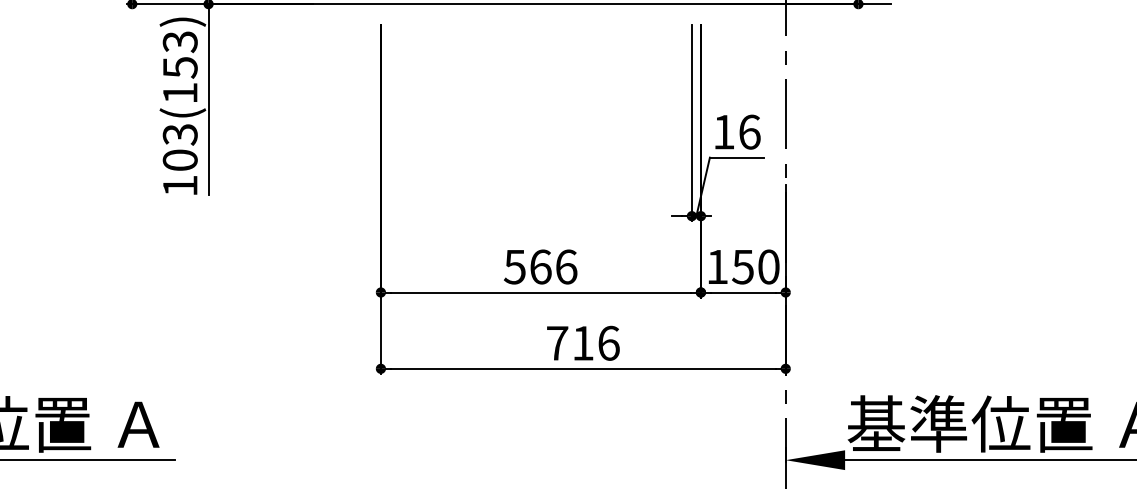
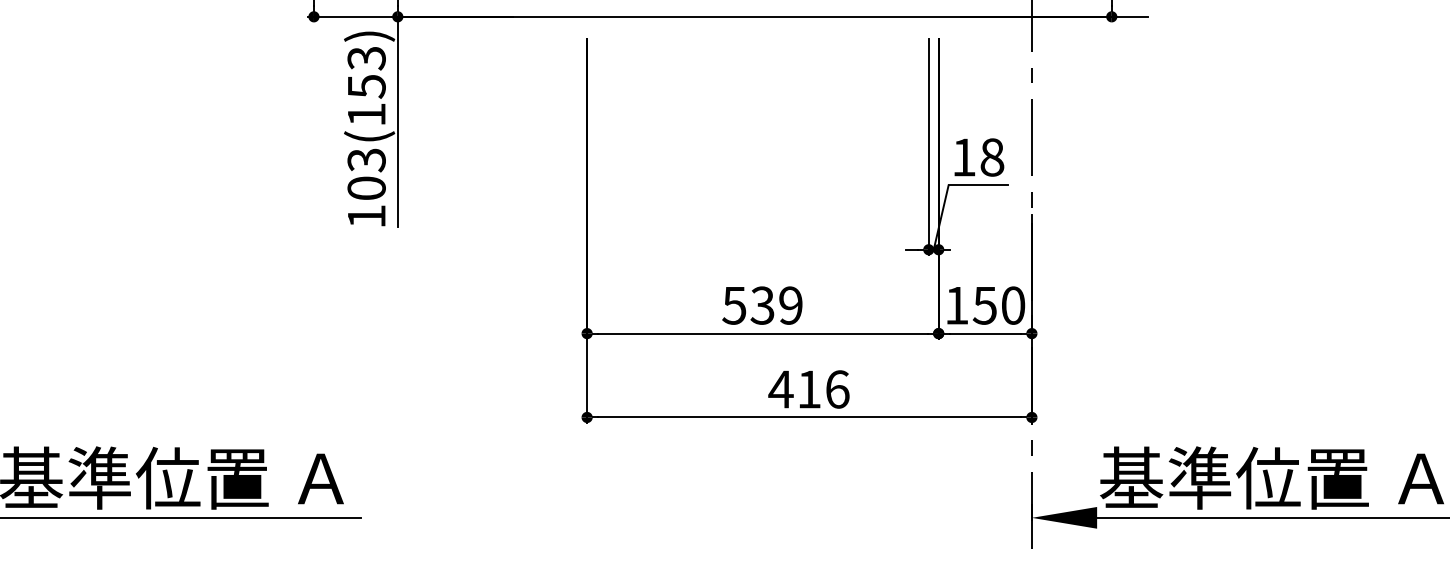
text: (749, 132) -> (992, 157), 16 -> 18
text: (553, 266) -> (776, 305), 566 -> 539
text: (556, 343) -> (780, 389), 716 -> 416

